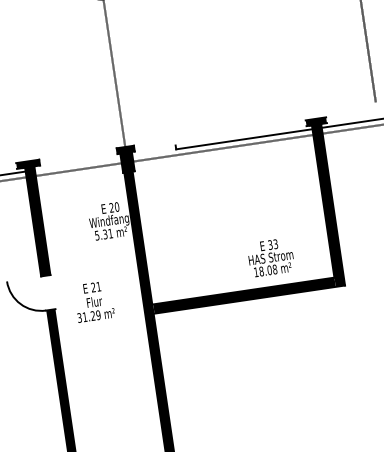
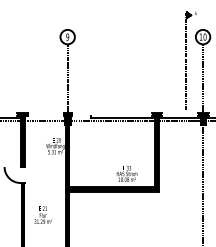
text: (92, 300) -> (42, 214), moved

